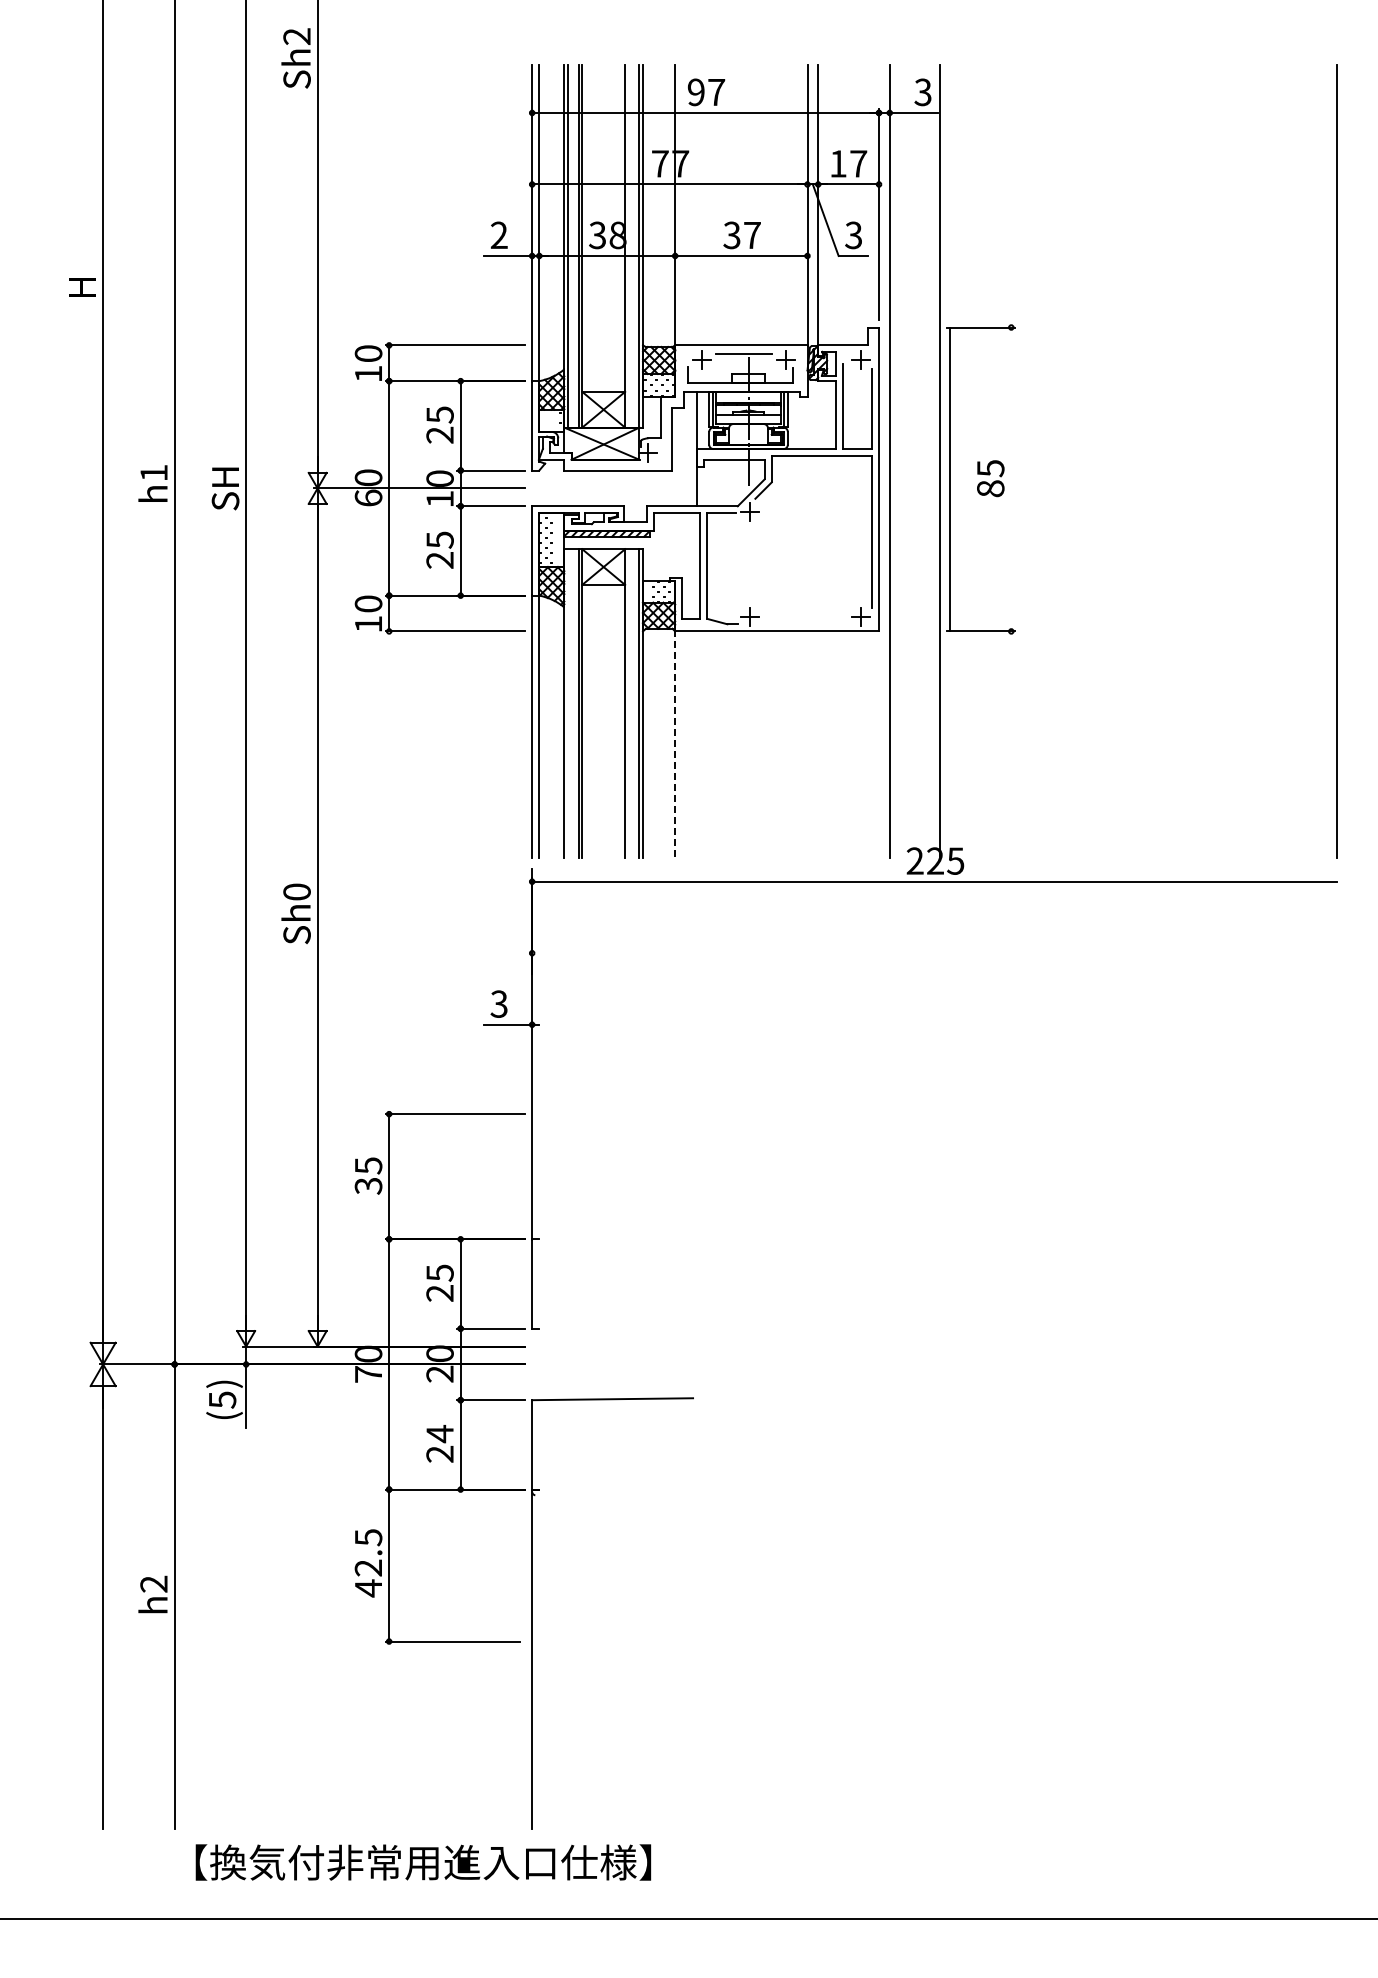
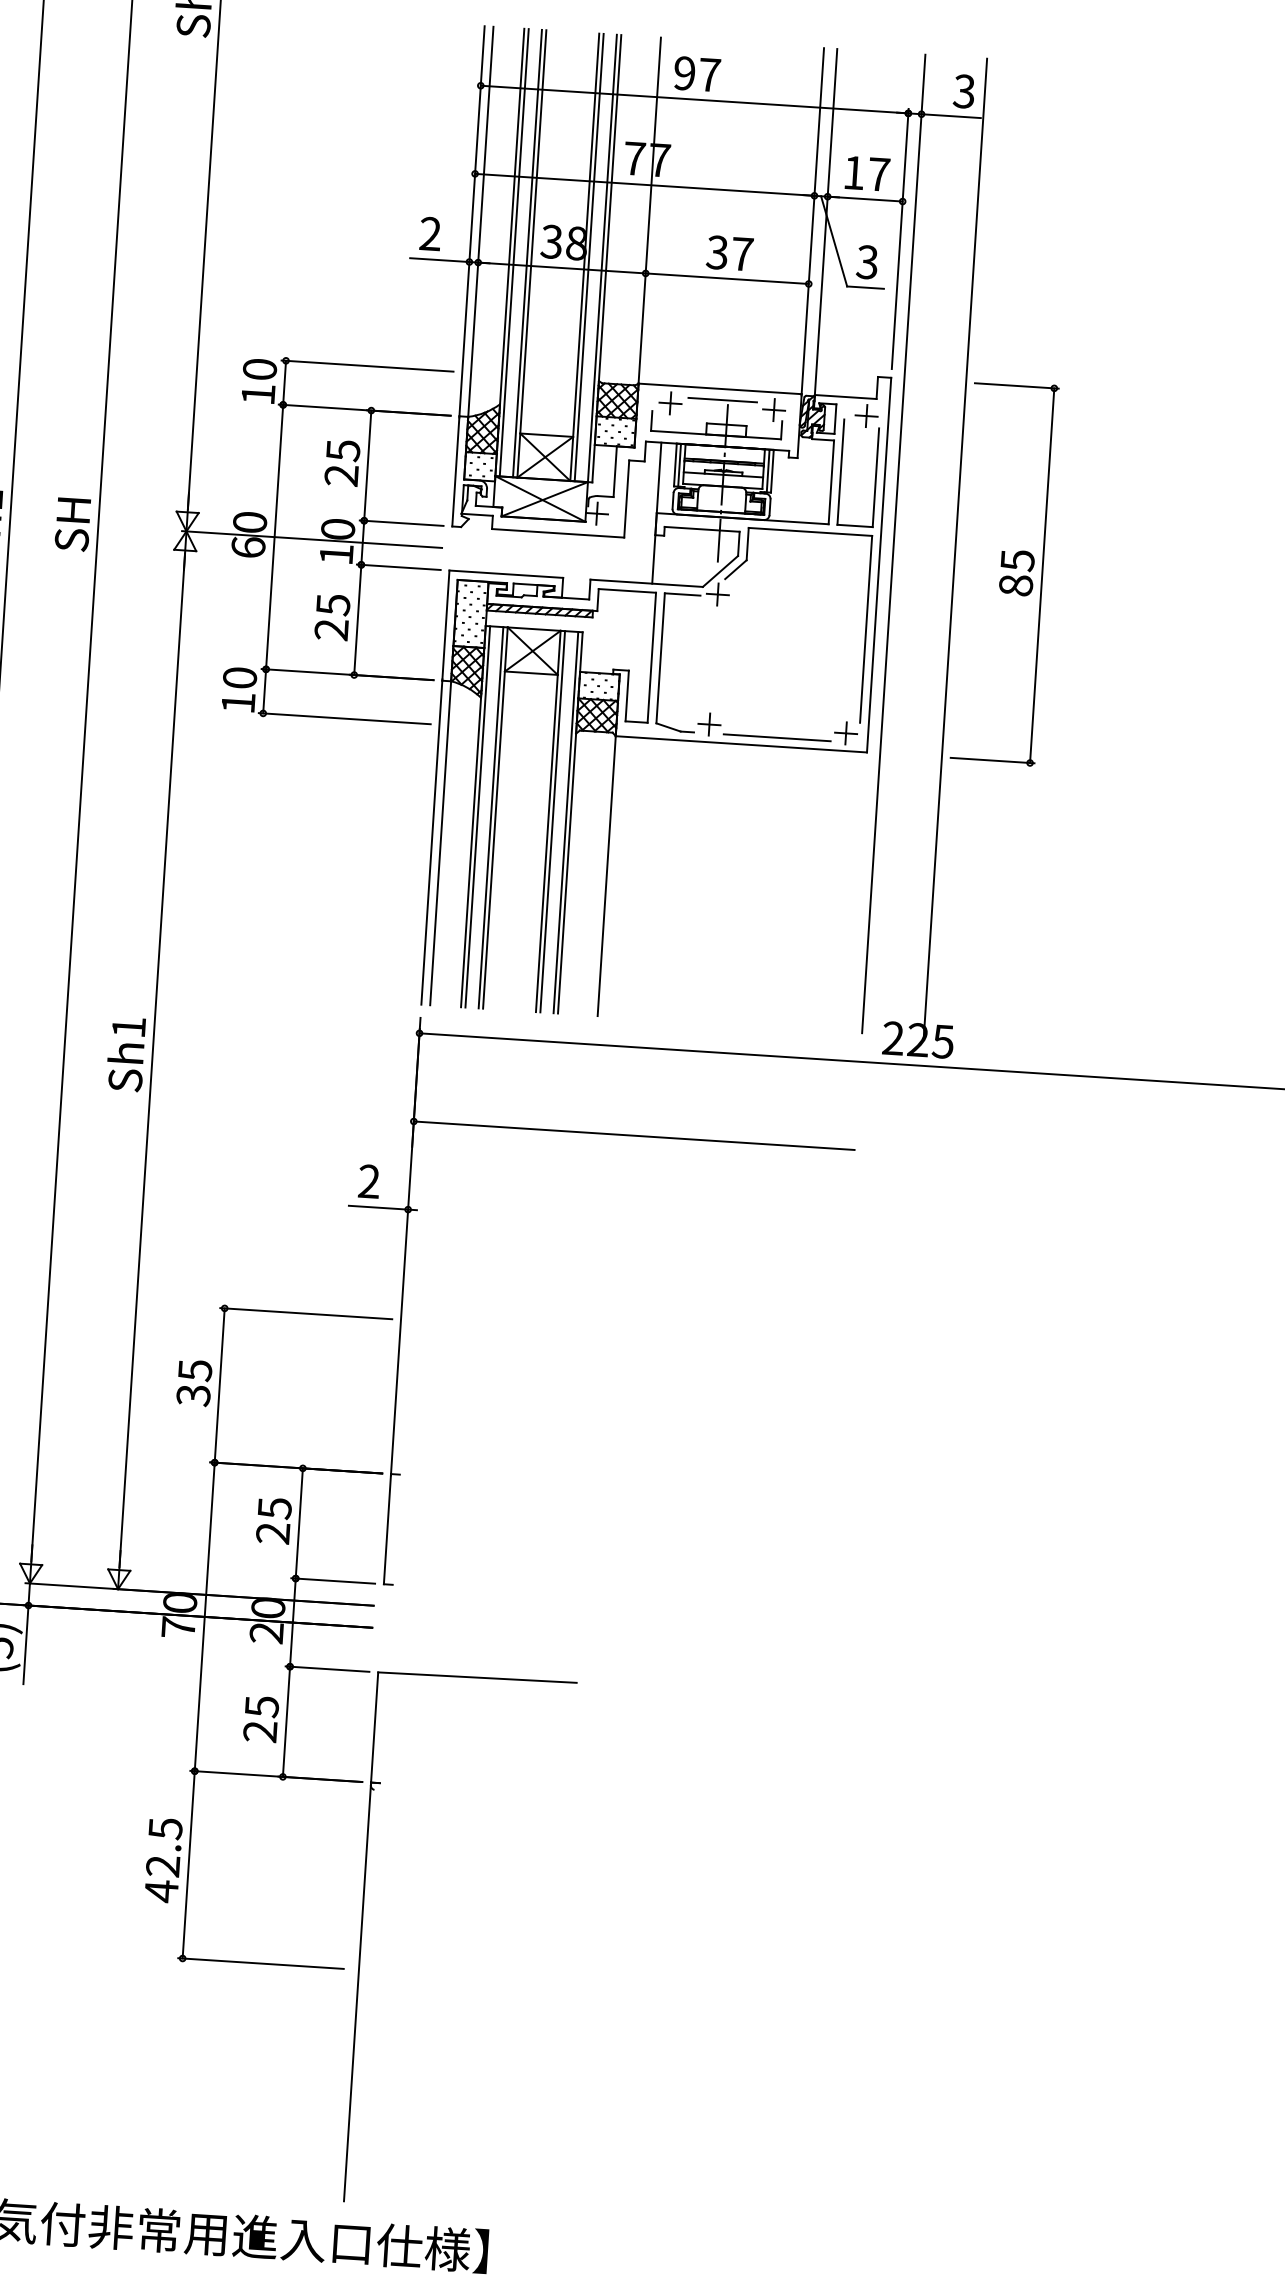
line: (628, 245) -> (588, 256), added
line: (950, 479) -> (1042, 575), moved
line: (805, 624) -> (776, 738), added
line: (567, 703) -> (477, 816), added
line: (628, 703) -> (552, 821), added
line: (675, 744) -> (607, 875), dashed -> solid
text: (296, 891) -> (128, 1026), Sh0 -> Sh1
line: (710, 953) -> (633, 1136), added
text: (498, 1003) -> (368, 1180), 3 -> 2
text: (439, 1433) -> (261, 1706), 24 -> 25

